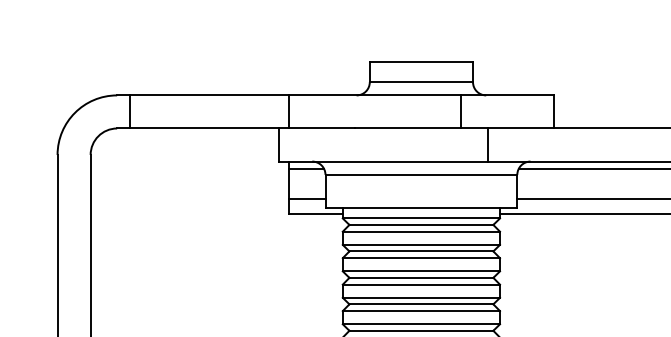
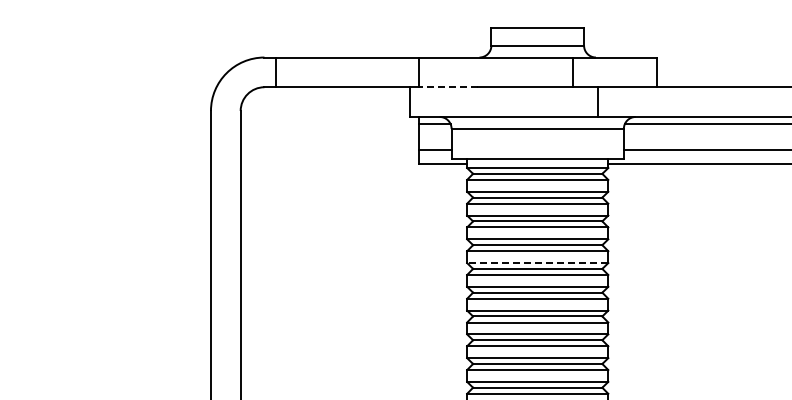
line: (322, 128) -> (448, 87), solid -> dashed
line: (420, 324) -> (536, 263), solid -> dashed

